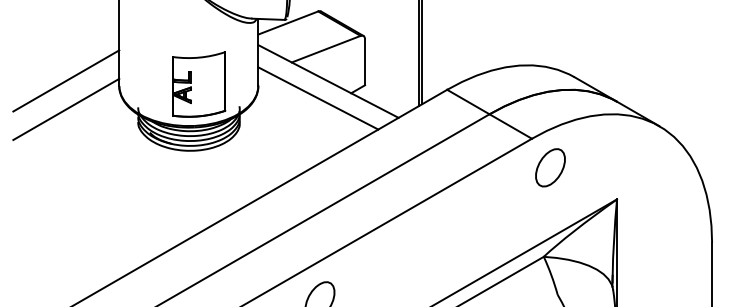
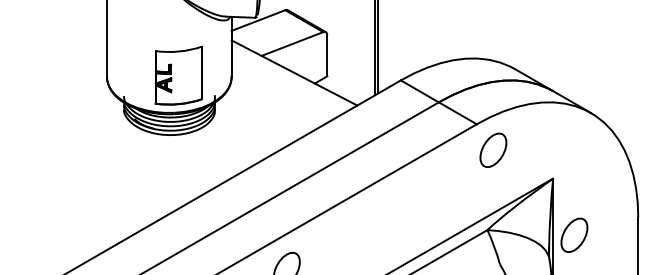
line: (66, 80) -> (59, 72), removed
line: (318, 98) -> (285, 88), removed
line: (66, 108) -> (59, 97), removed
part: (640, 261) -> (574, 234), added

